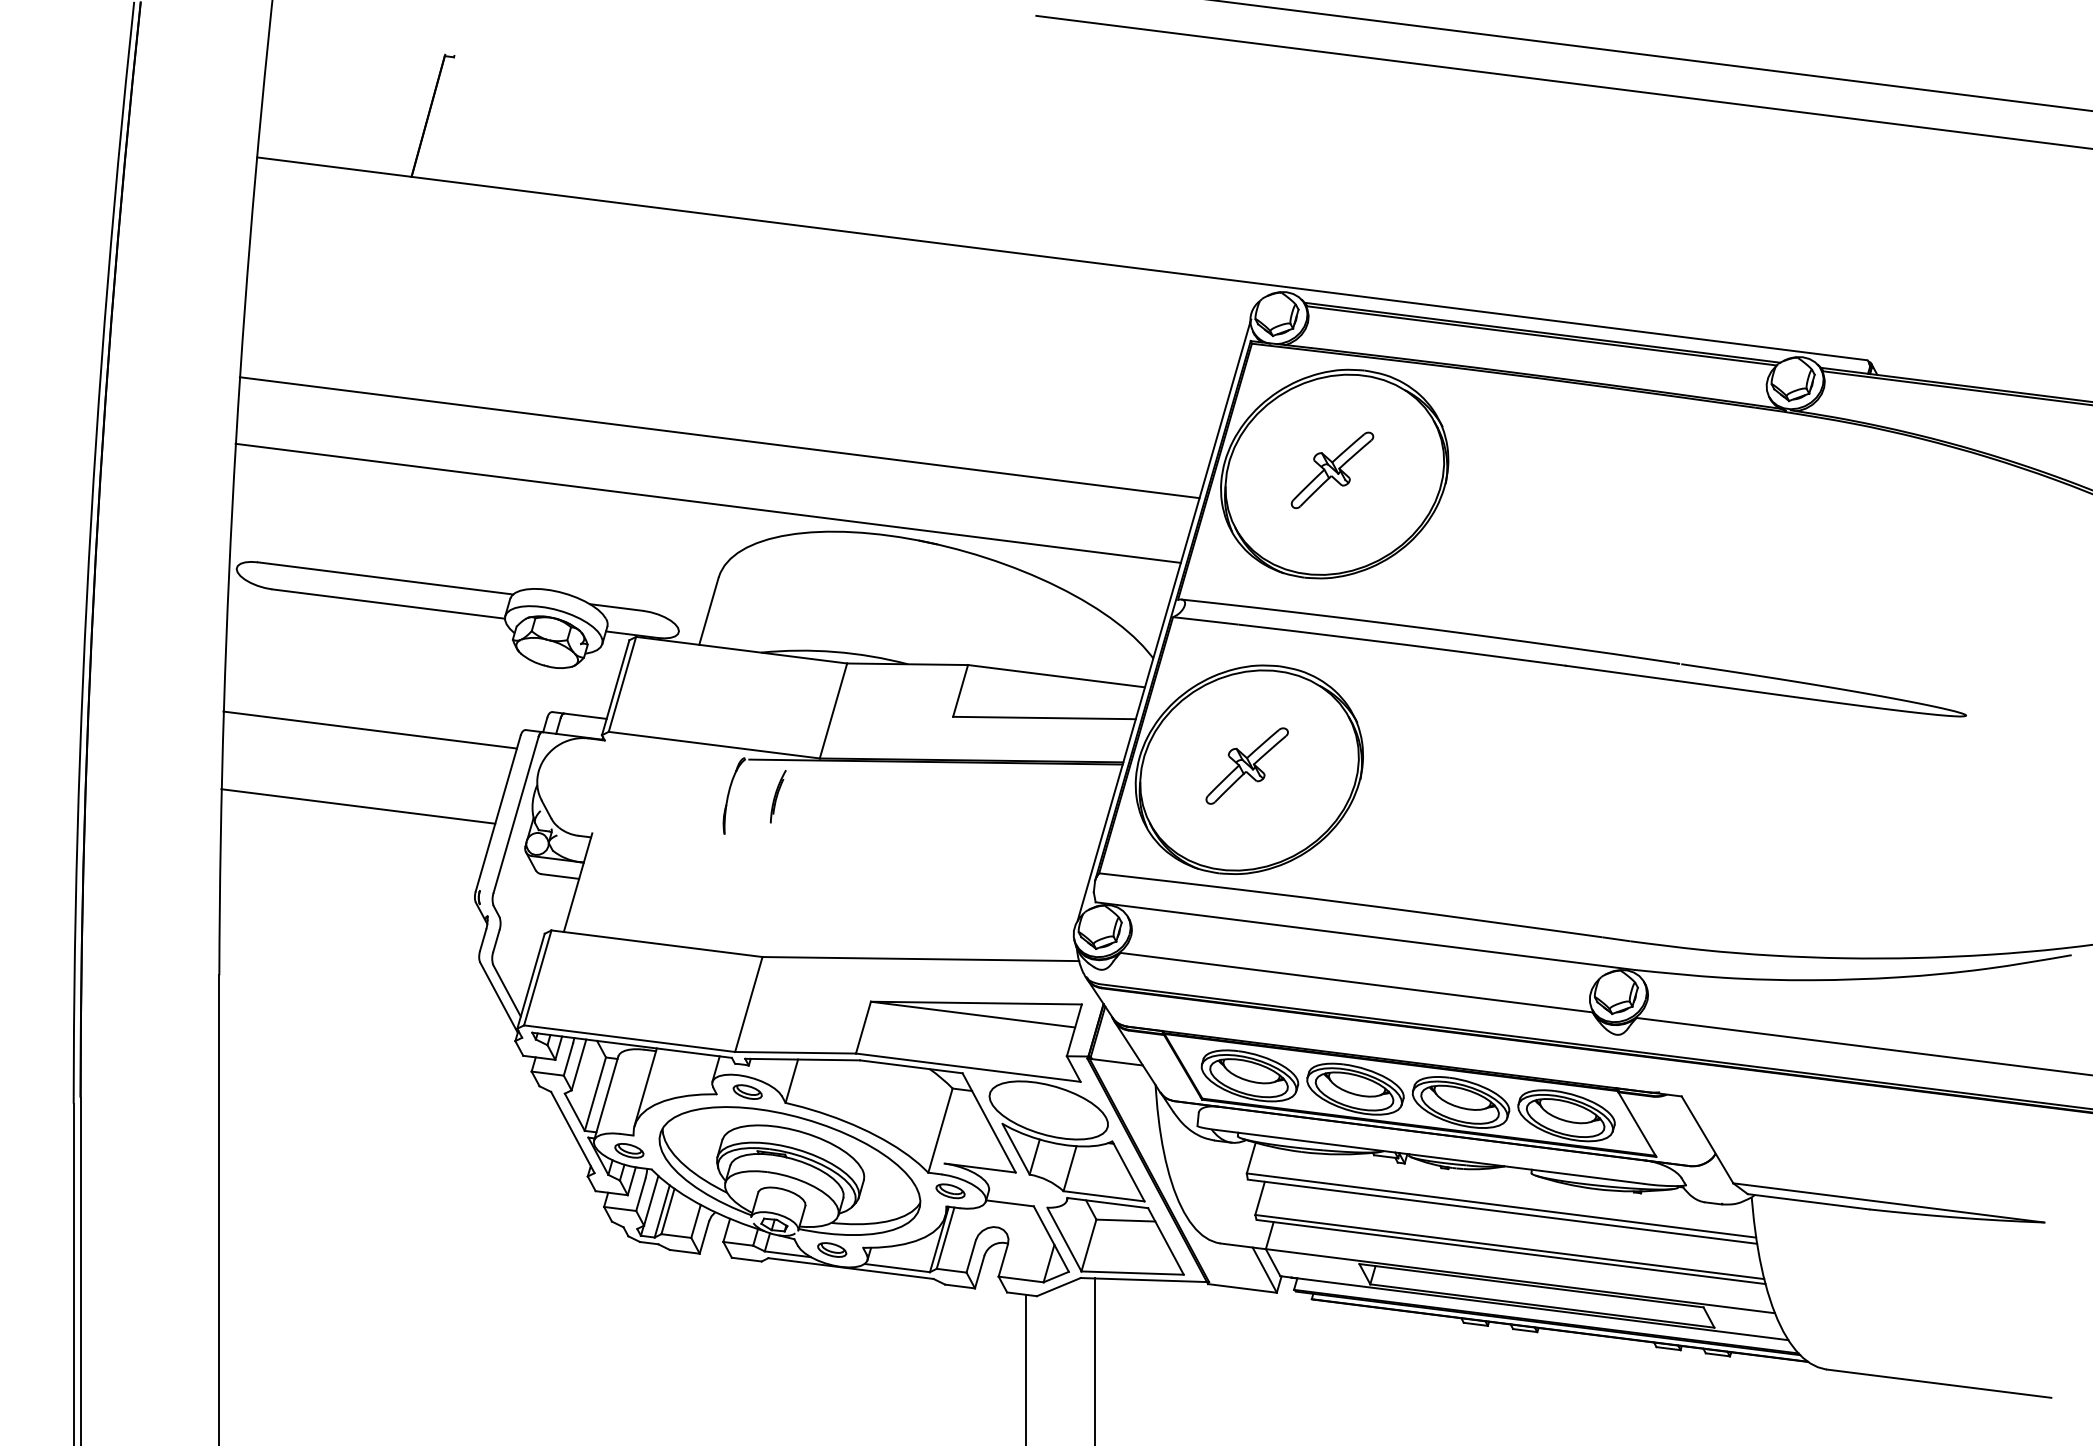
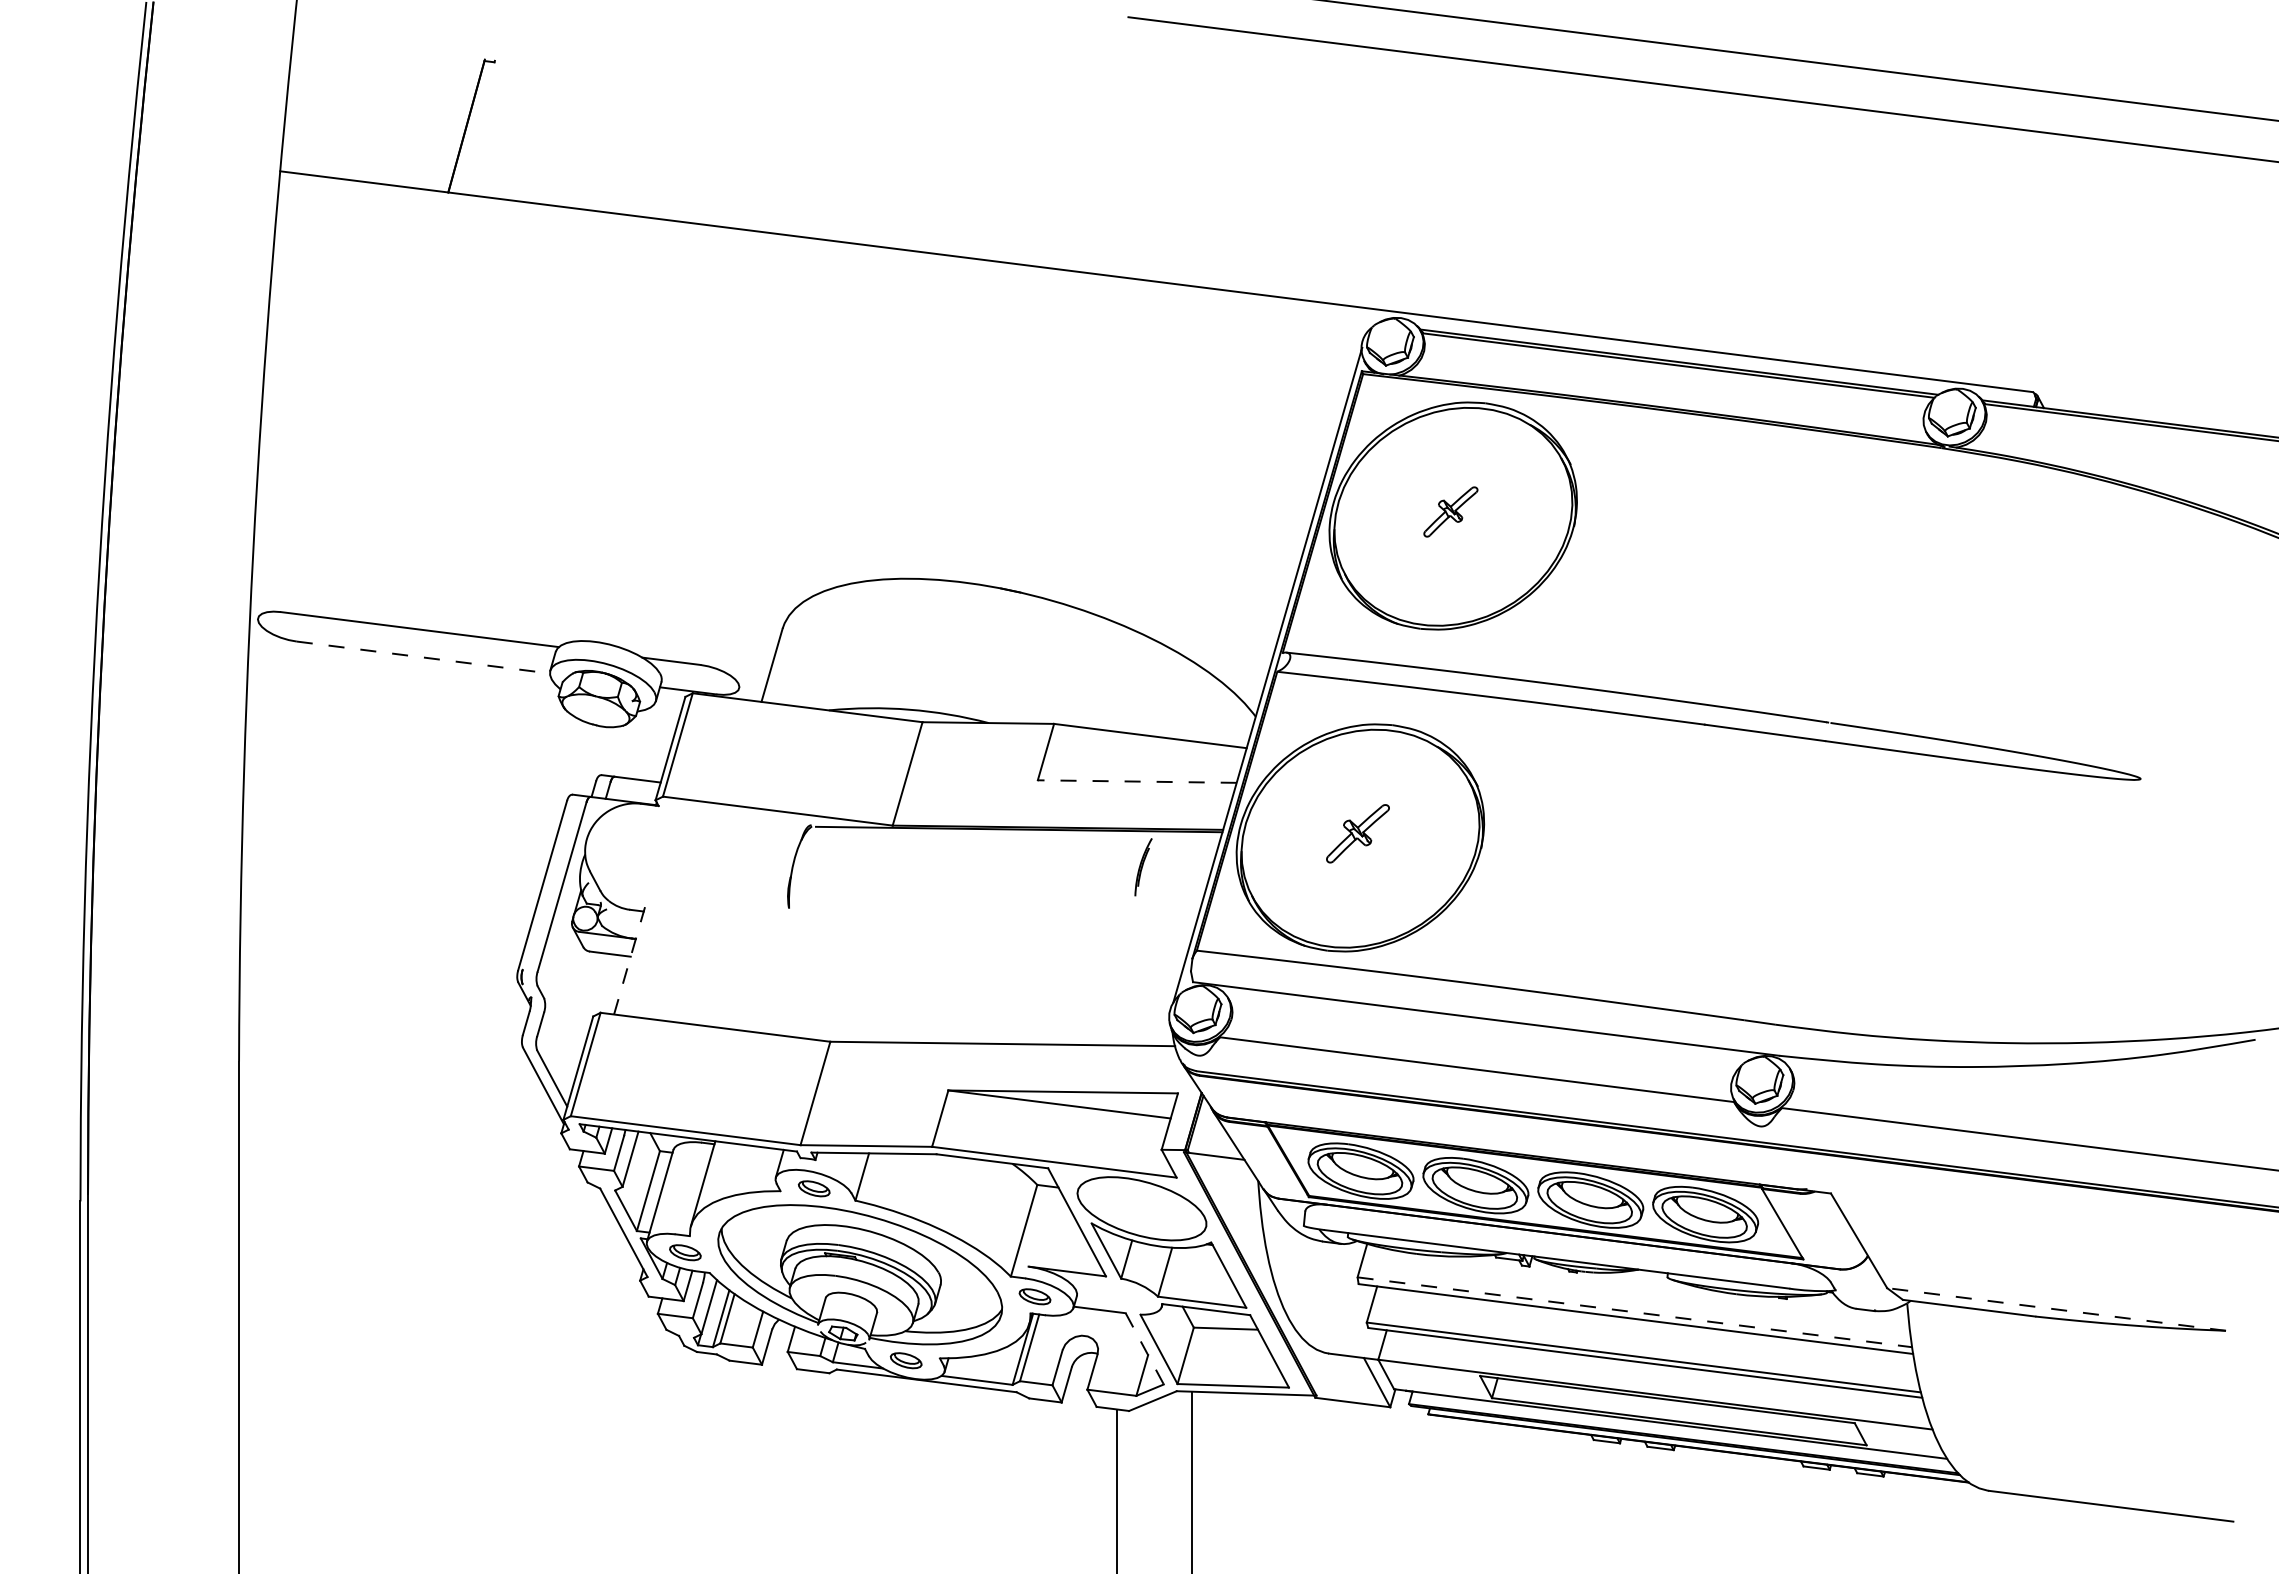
line: (719, 437) -> (783, 476), removed
part: (1332, 469) -> (1450, 511), size x0.6
line: (707, 502) -> (770, 547), removed
line: (388, 604) -> (423, 657), solid -> dashed
line: (1043, 717) -> (1136, 781), solid -> dashed
line: (370, 729) -> (403, 794), removed
part: (1246, 765) -> (1357, 833), size x0.7
part: (778, 796) -> (1143, 867), moved
line: (358, 806) -> (390, 877), removed
line: (578, 882) -> (629, 960), solid -> dashed
line: (1888, 1202) -> (2056, 1309), solid -> dashed
line: (1502, 1205) -> (1635, 1312), solid -> dashed
line: (1052, 1239) -> (1145, 1349), solid -> dashed

